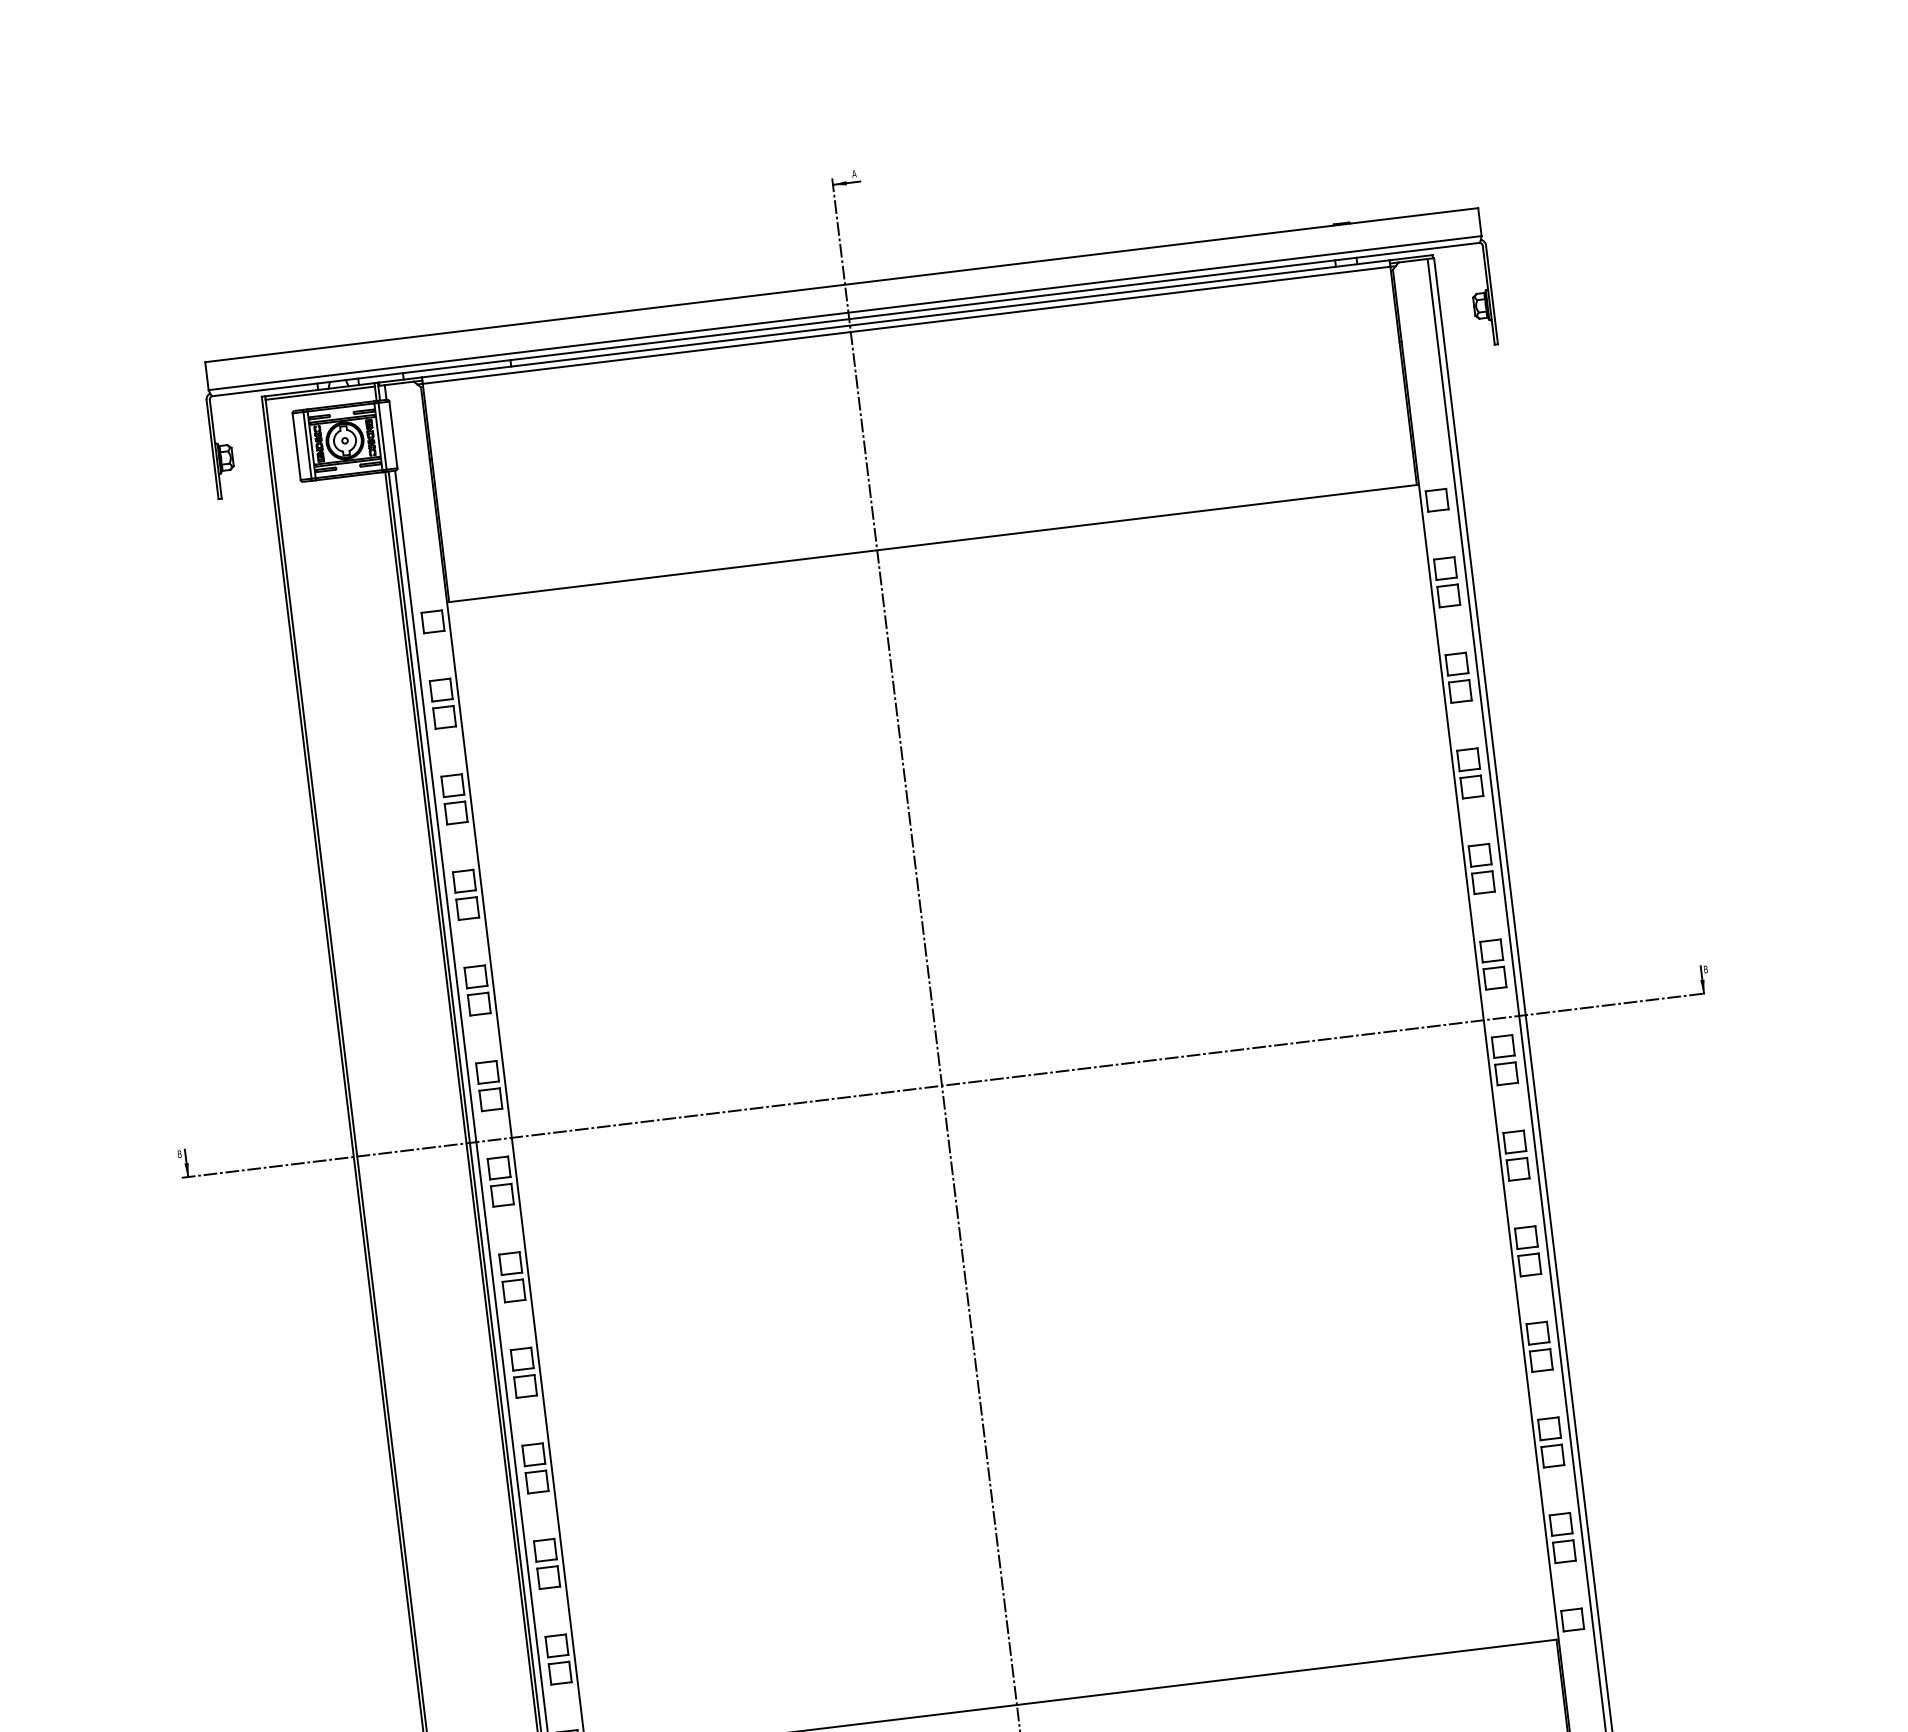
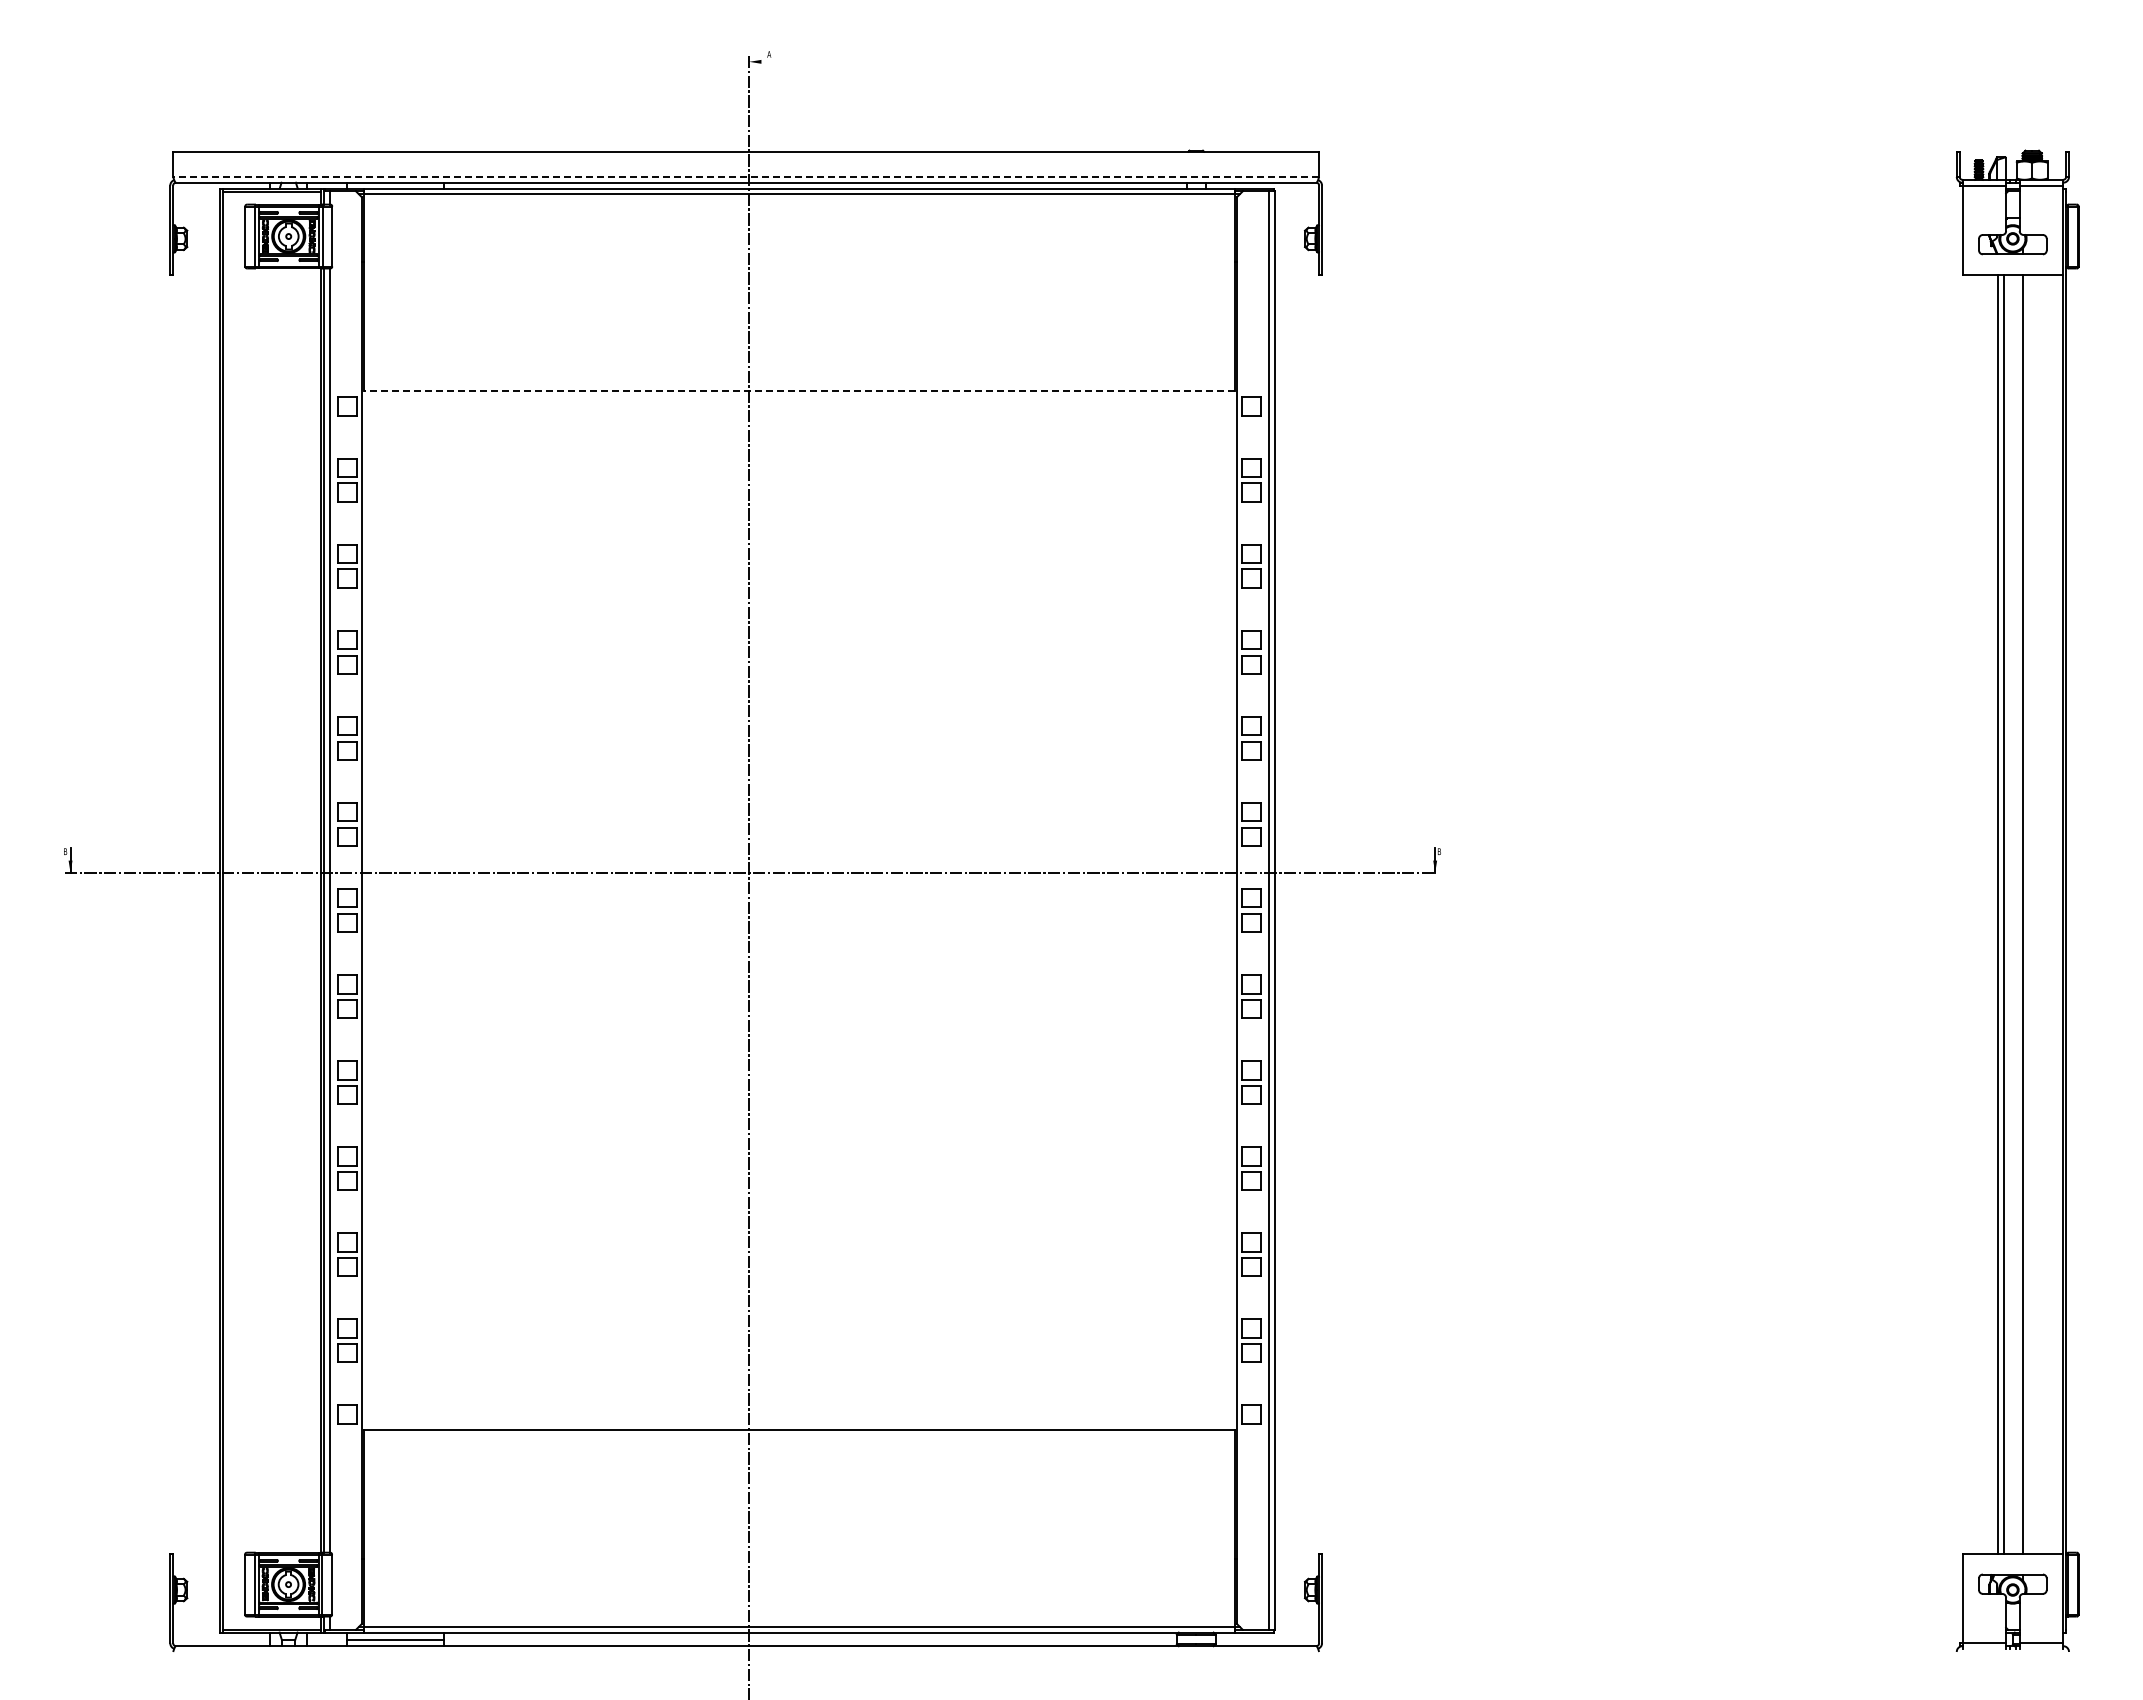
line: (846, 182) -> (761, 61), removed
line: (845, 312) -> (746, 176), solid -> dashed
line: (933, 543) -> (799, 390), solid -> dashed

